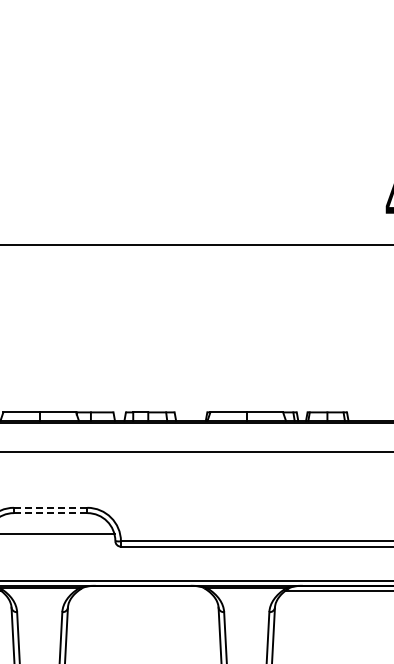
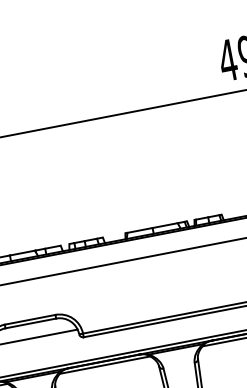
line: (50, 507) -> (29, 319), dashed -> solid
line: (50, 513) -> (30, 323), dashed -> solid
line: (142, 591) -> (104, 365), added

